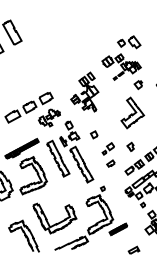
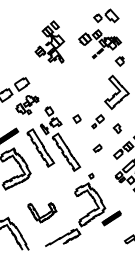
part: (84, 91) -> (49, 42), moved
part: (107, 148) -> (97, 121), moved
part: (54, 218) -> (42, 212), size x0.6

